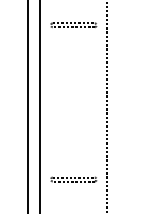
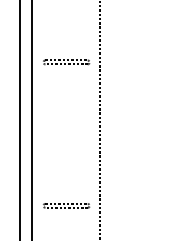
part: (73, 25) -> (66, 62), moved

